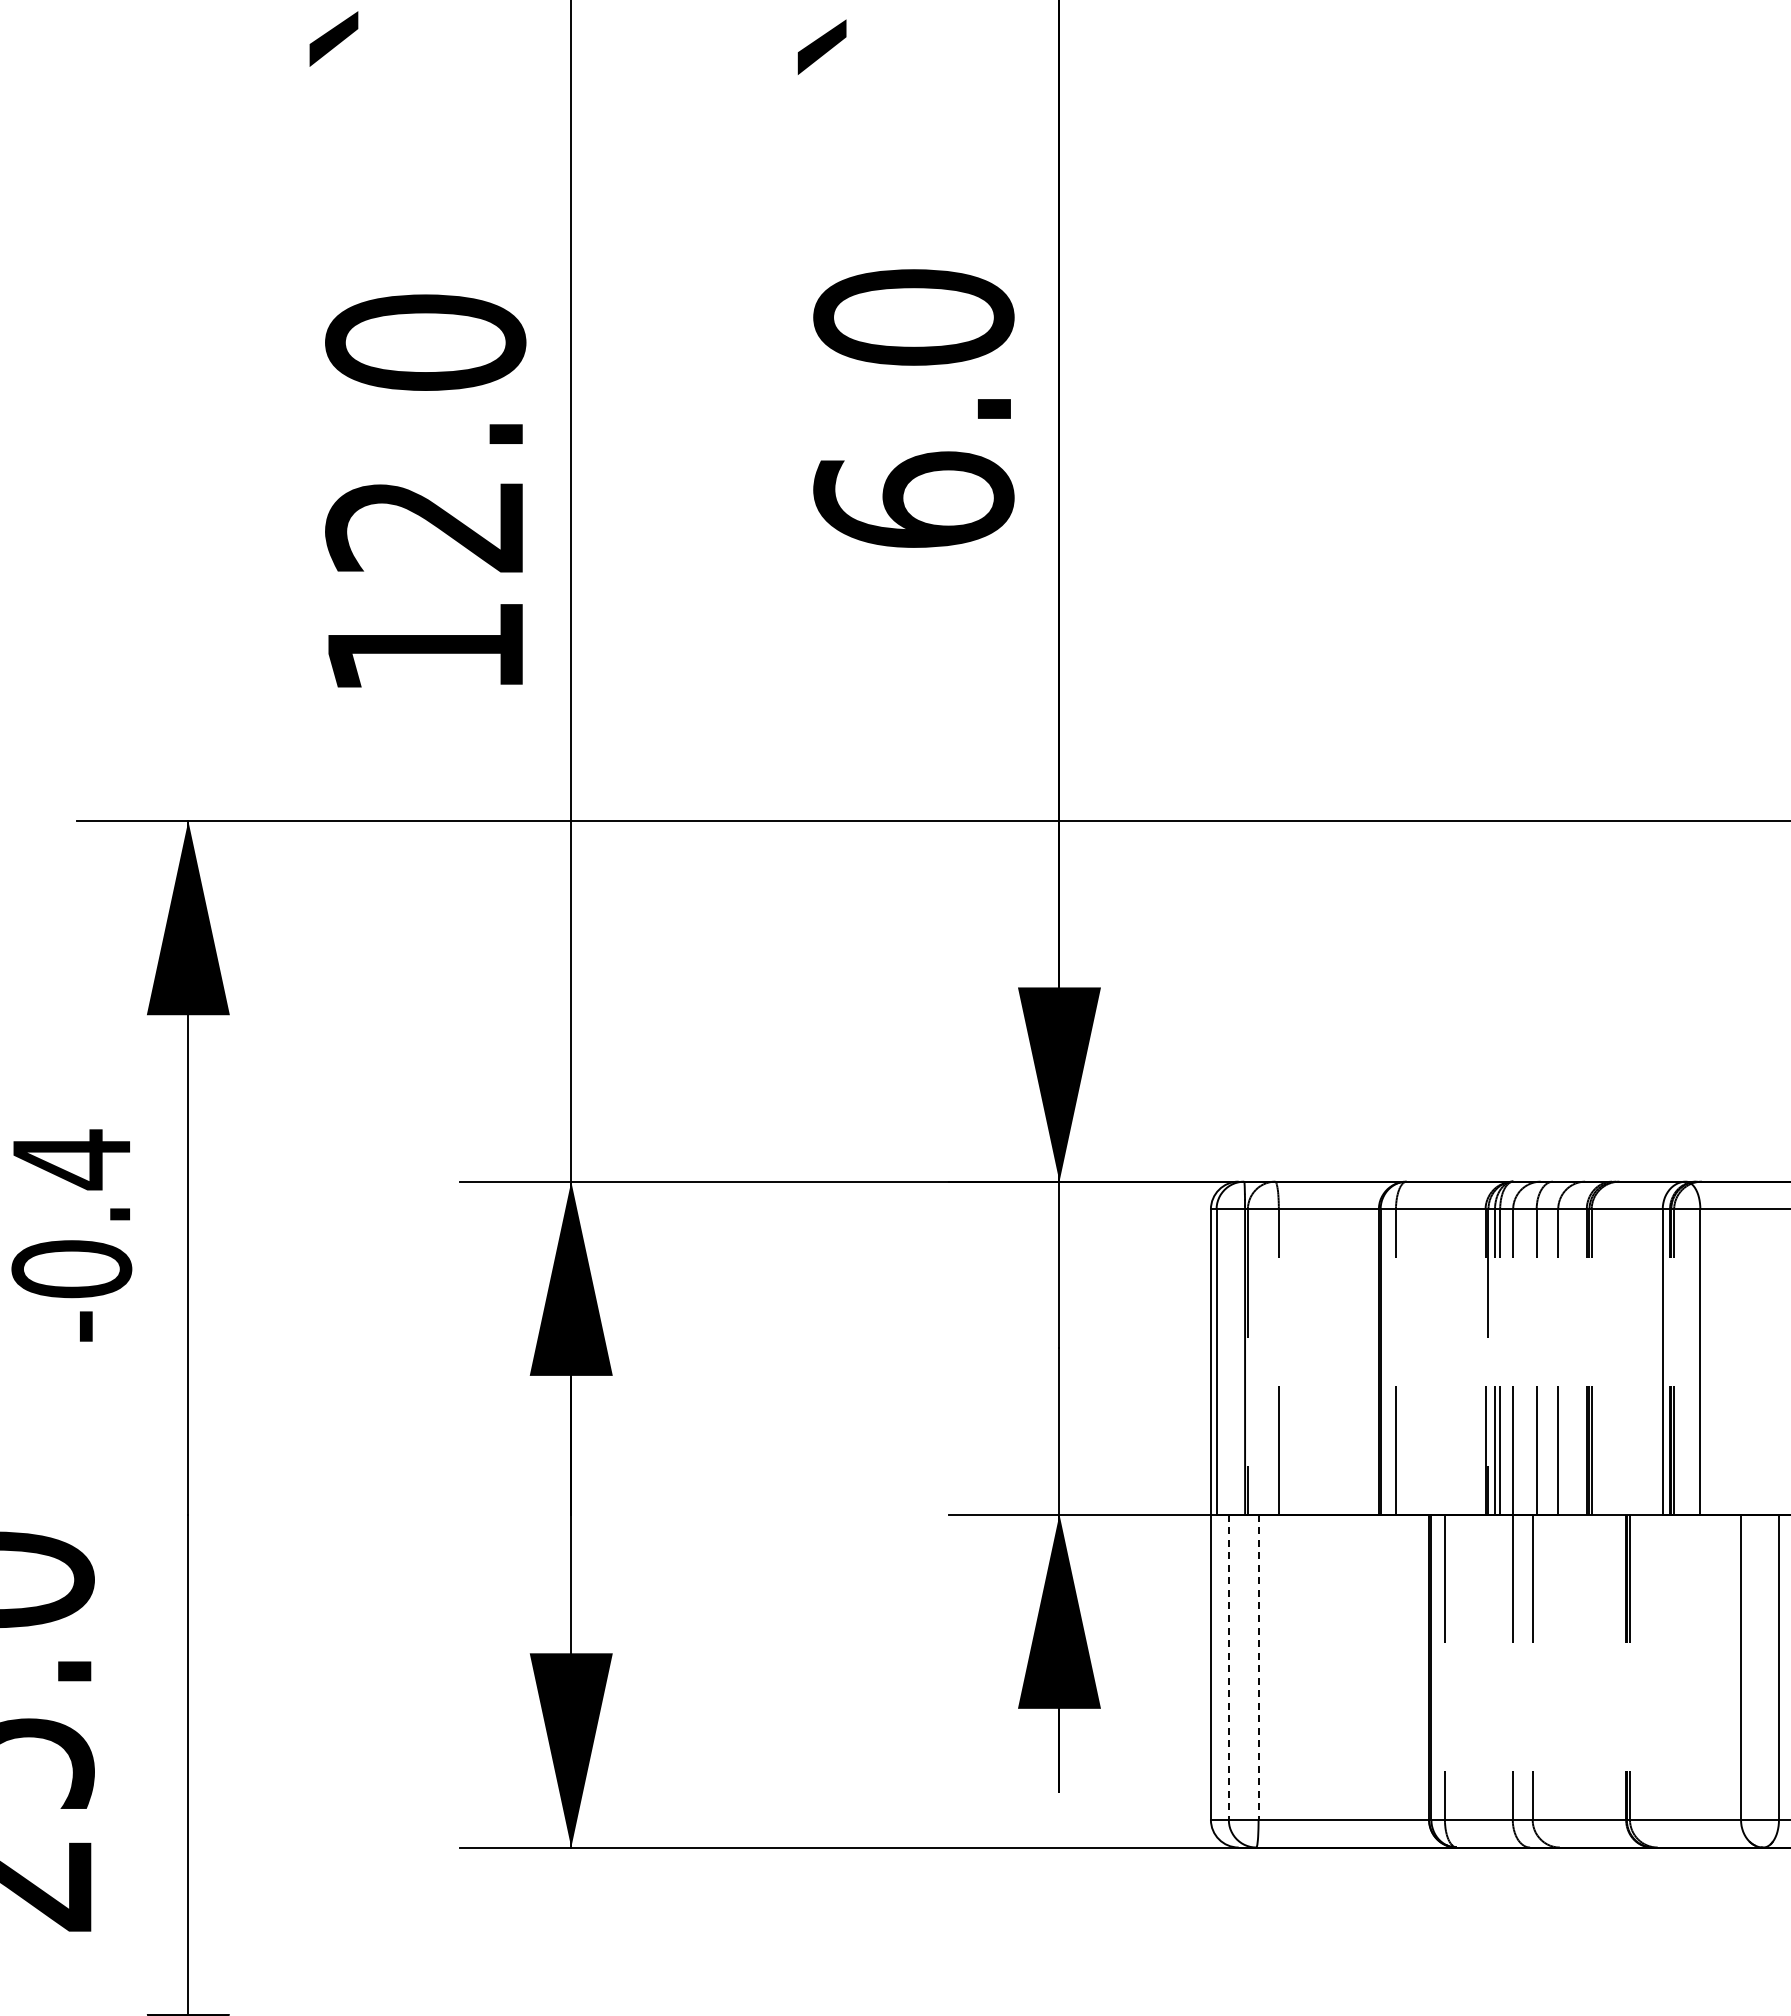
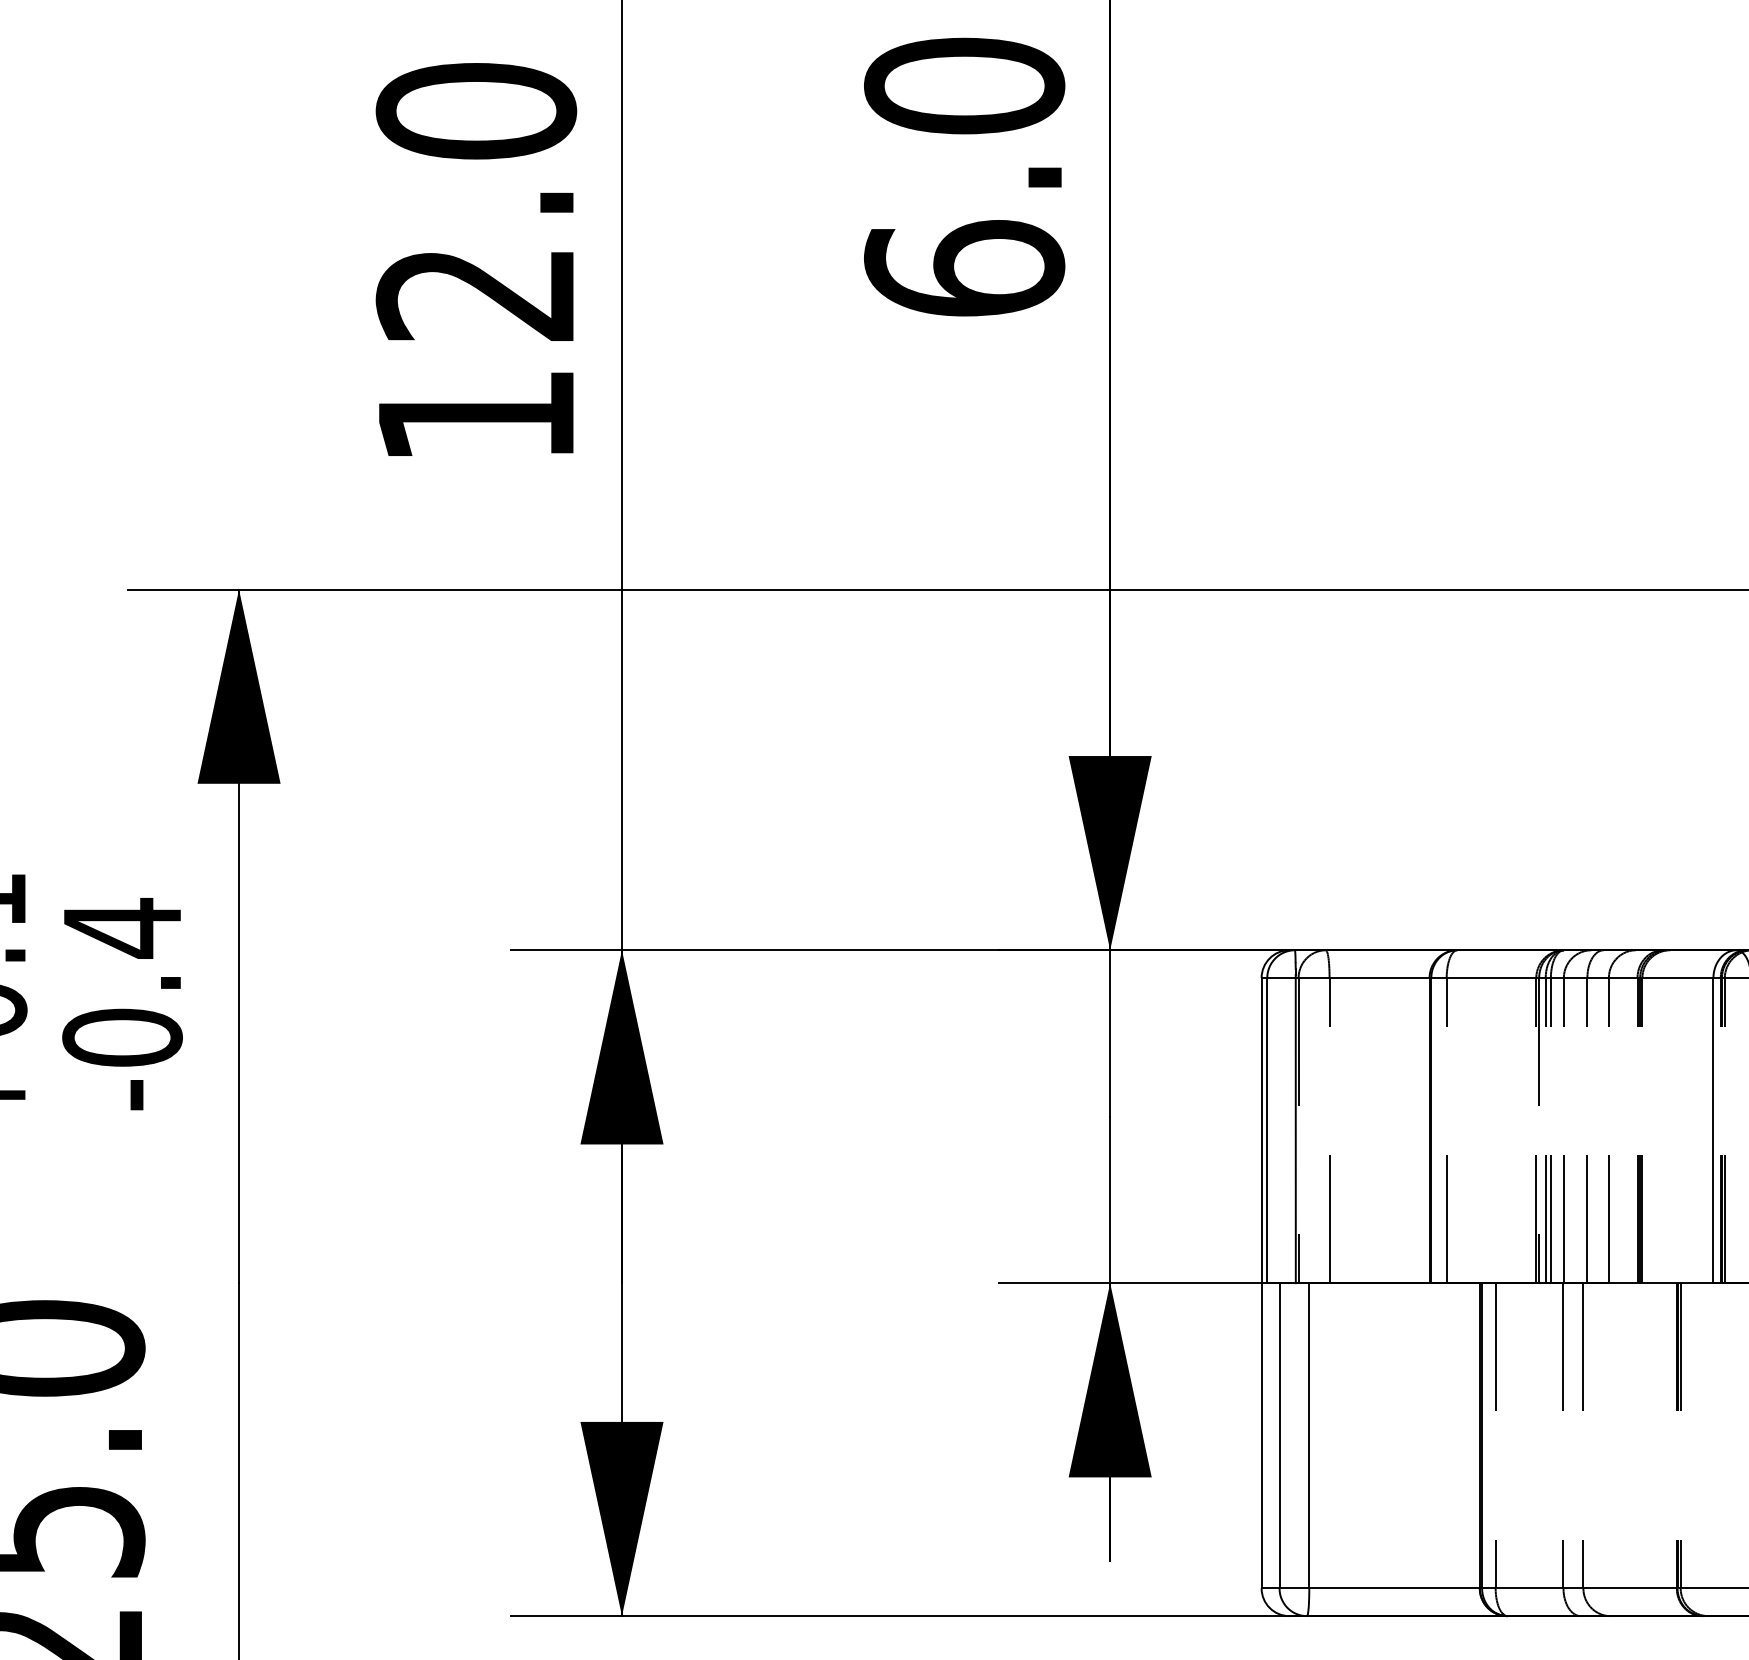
line: (1228, 1667) -> (1279, 1436), dashed -> solid
line: (1258, 1667) -> (1309, 1436), dashed -> solid

